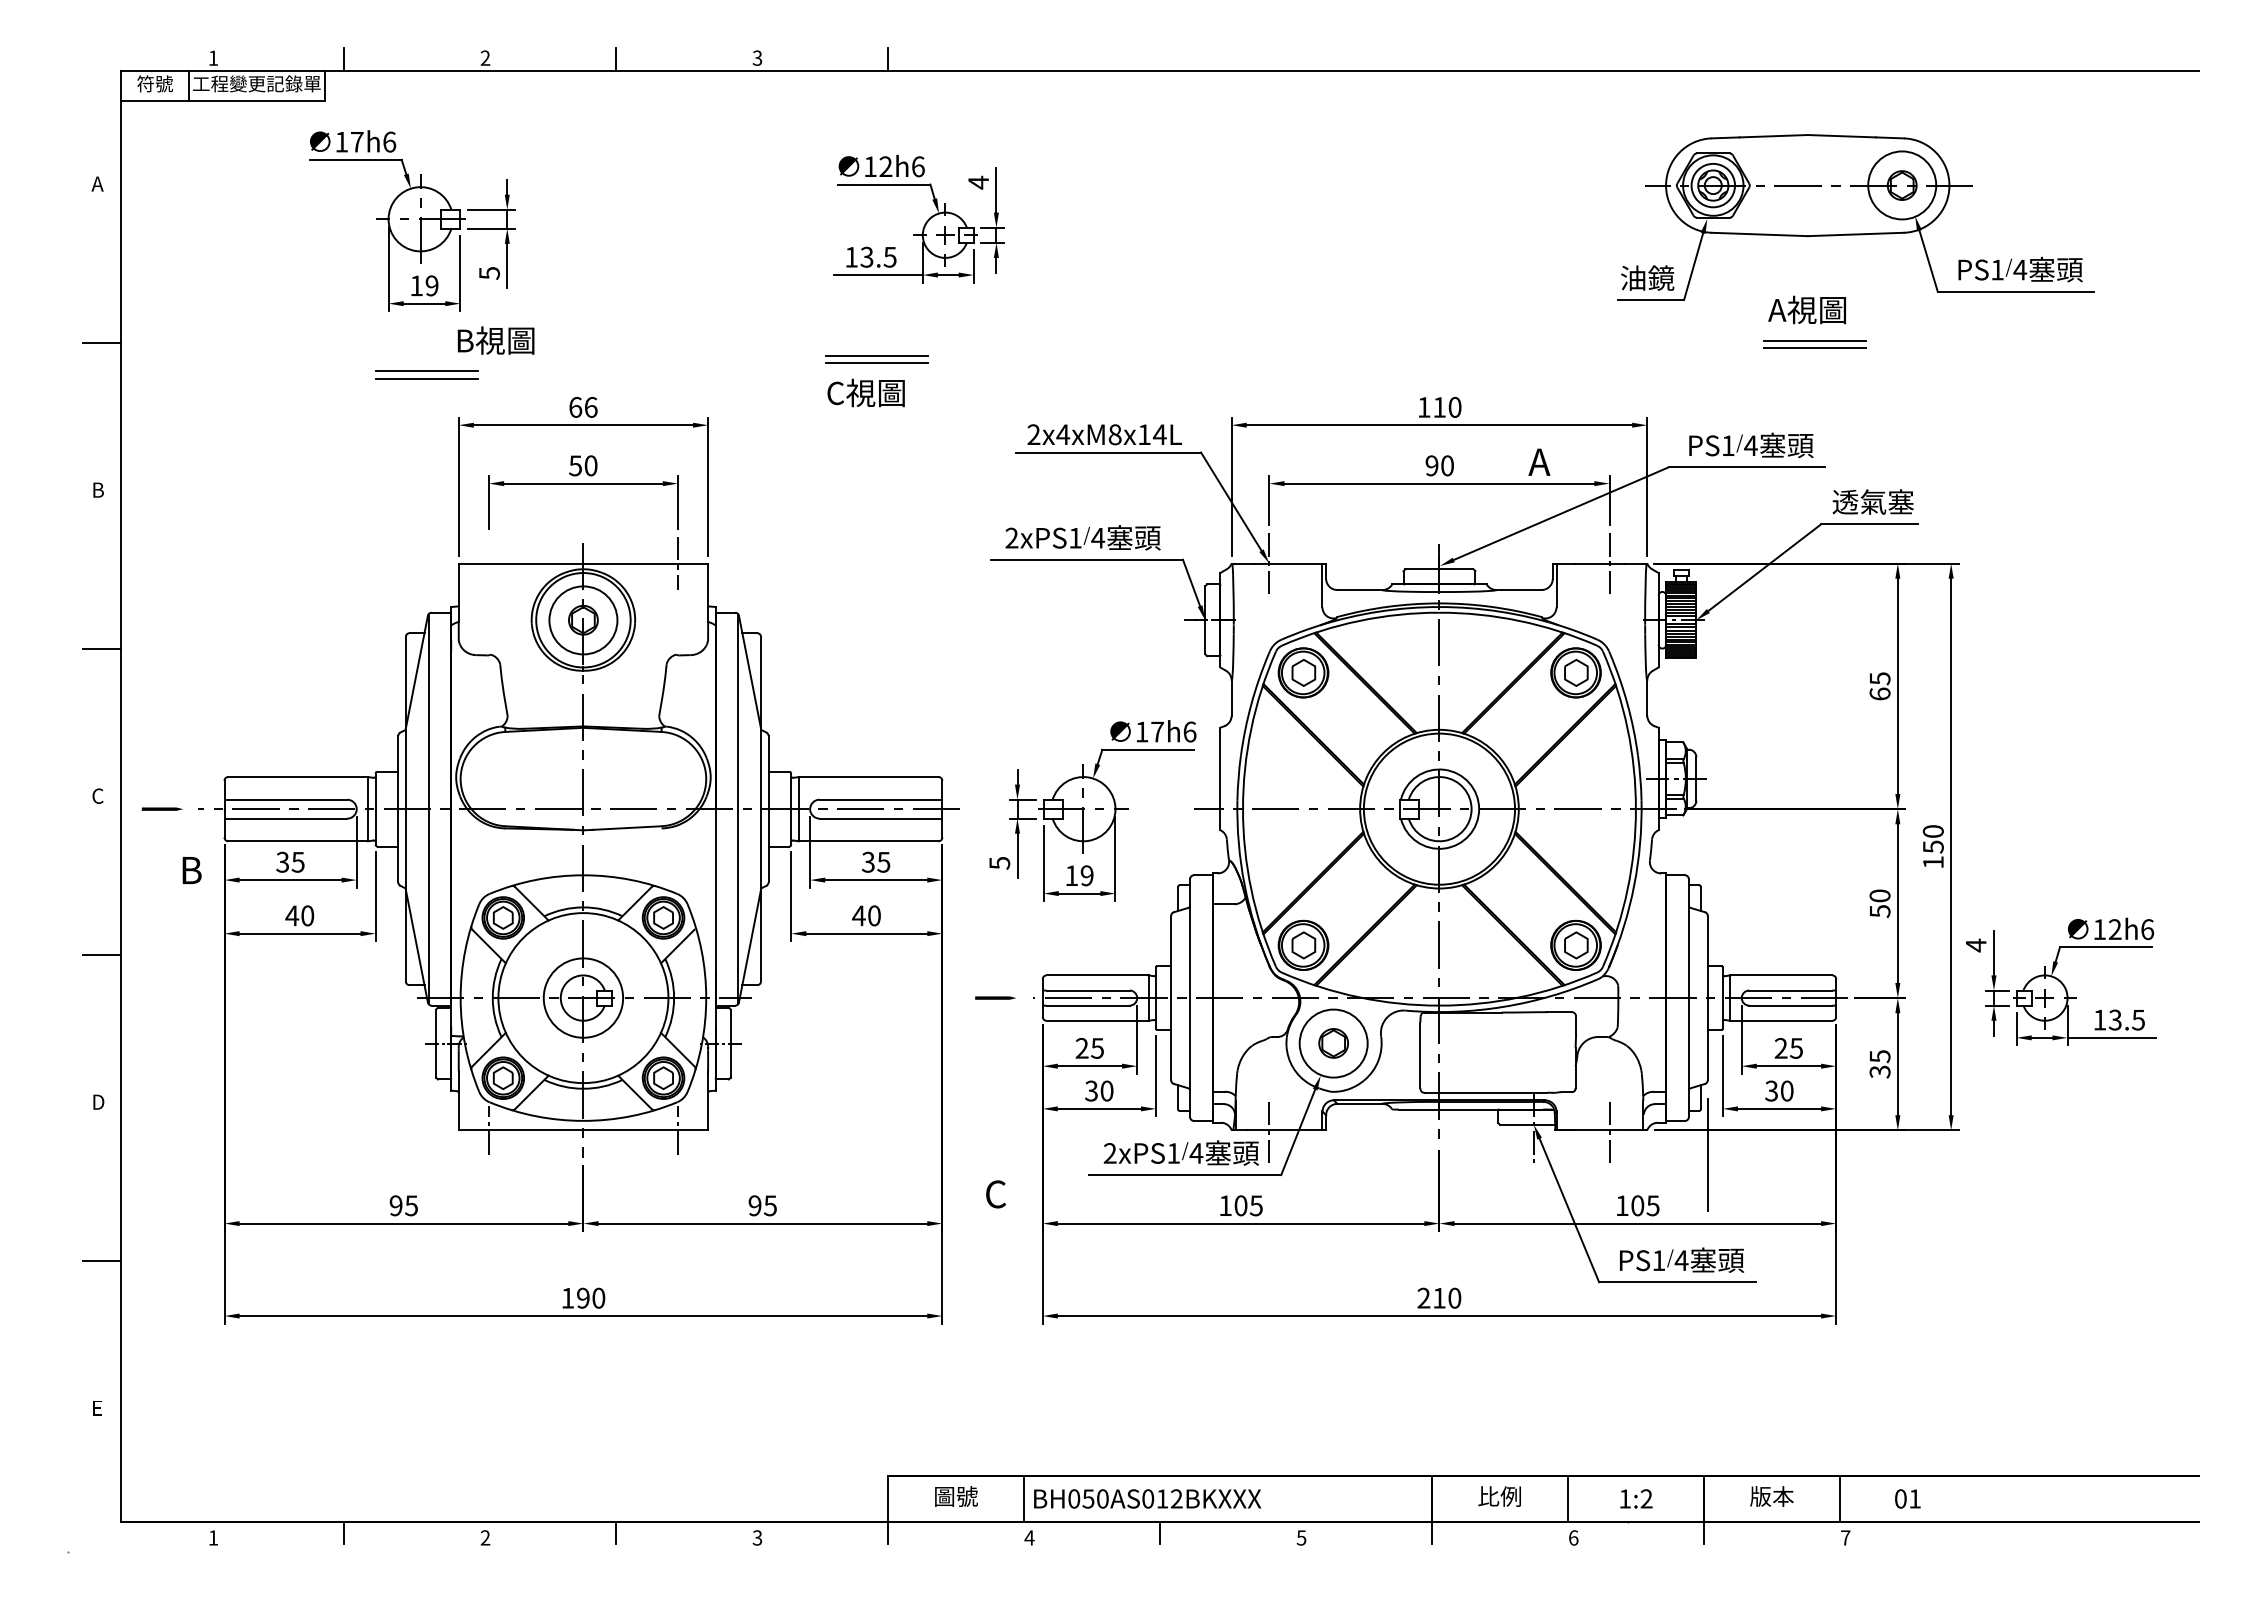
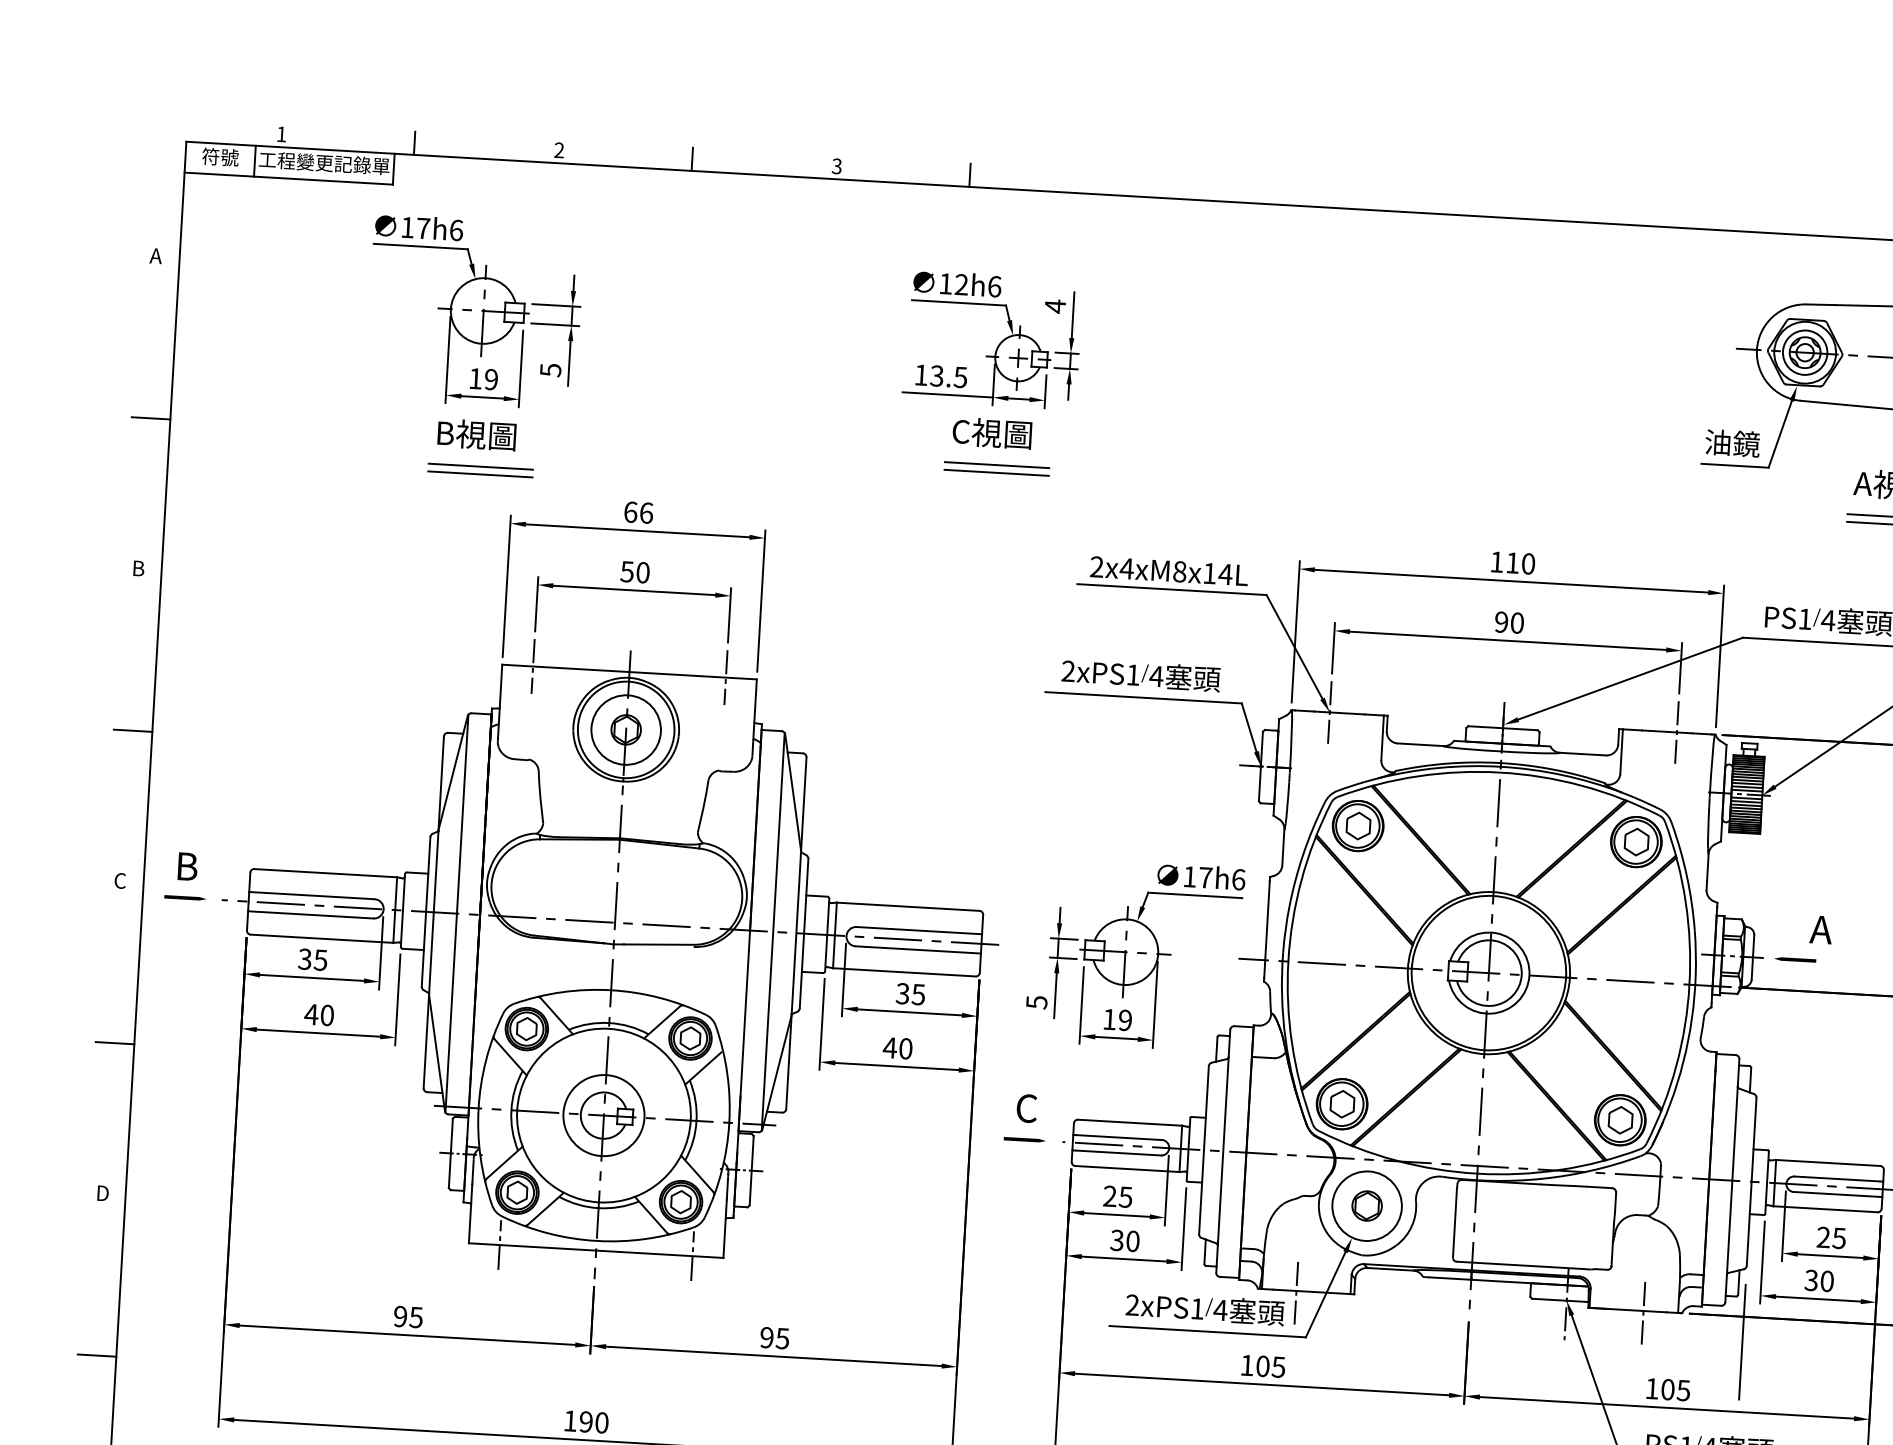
text: (495, 340) -> (476, 434), moved
part: (876, 359) -> (996, 468), moved
text: (865, 392) -> (991, 432), moved
text: (1539, 461) -> (1821, 929), moved
line: (488, 563) -> (532, 666), added
line: (1737, 778) -> (1794, 959), added
text: (191, 870) -> (187, 866), moved
text: (996, 1194) -> (1027, 1108), moved

